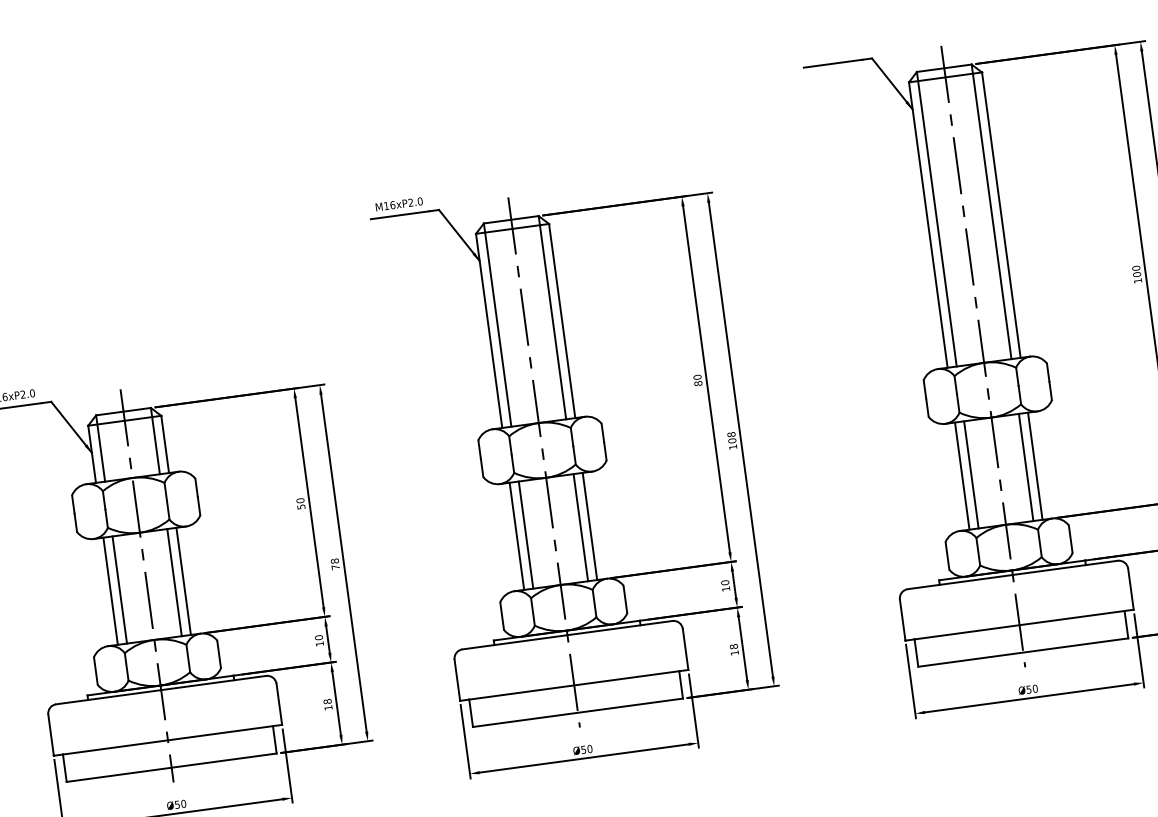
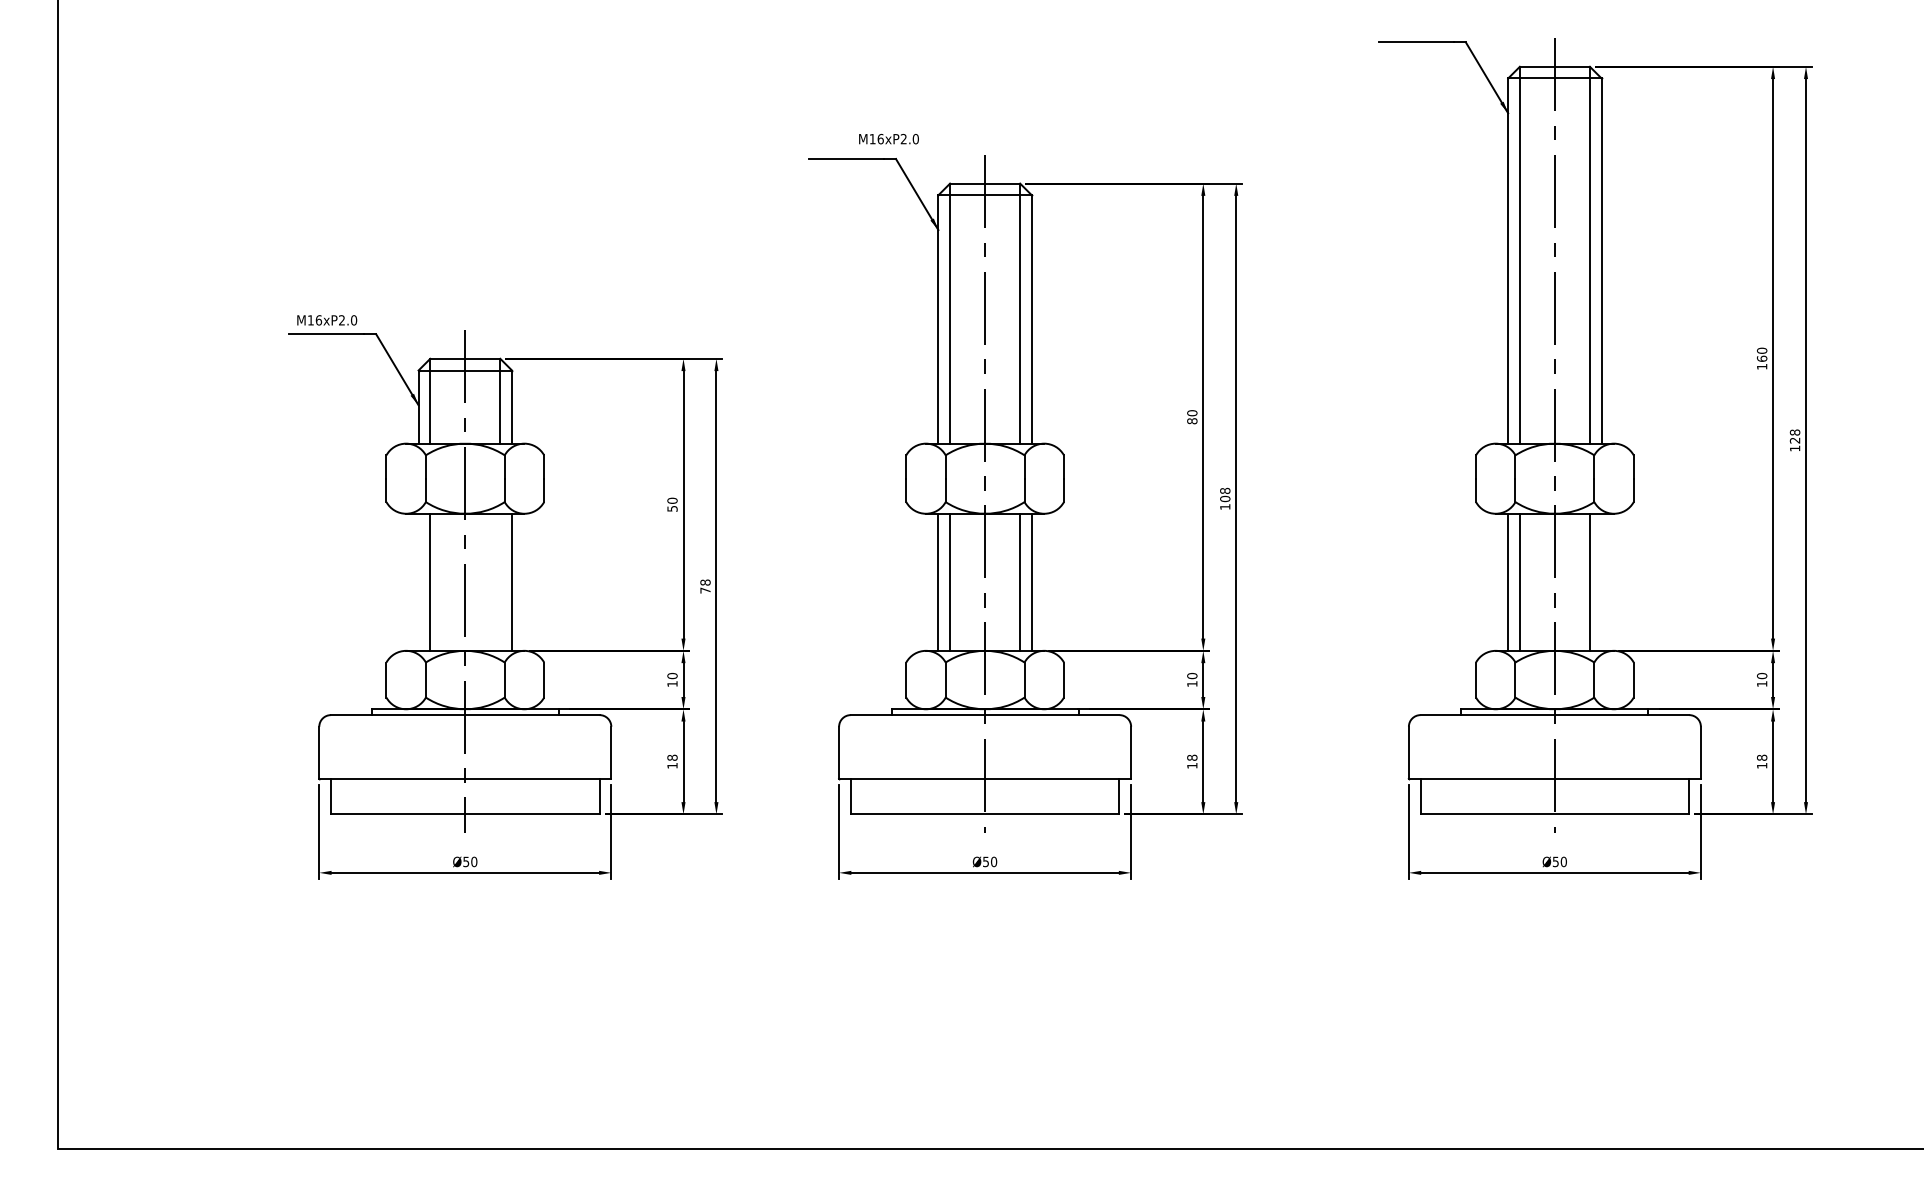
text: (398, 204) -> (888, 139), moved
text: (1137, 274) -> (1762, 358), 100 -> 160
line: (1035, 465) -> (1601, 581), removed
line: (174, 581) -> (500, 581), removed
line: (110, 590) -> (418, 581), removed

